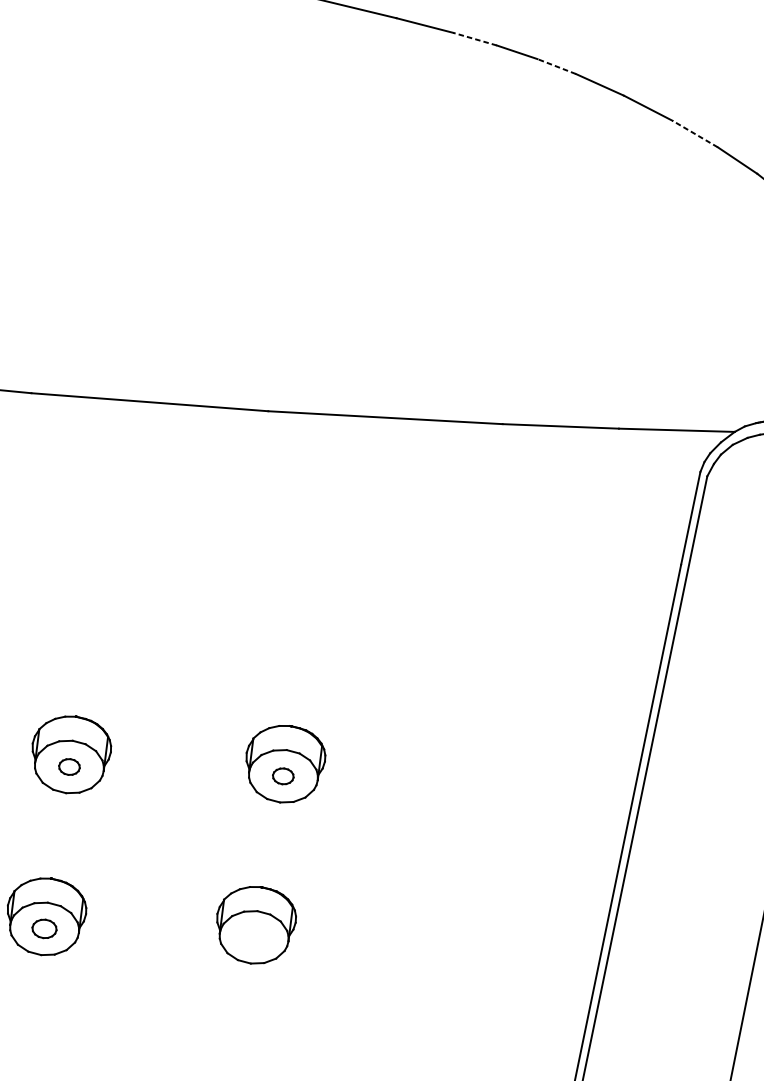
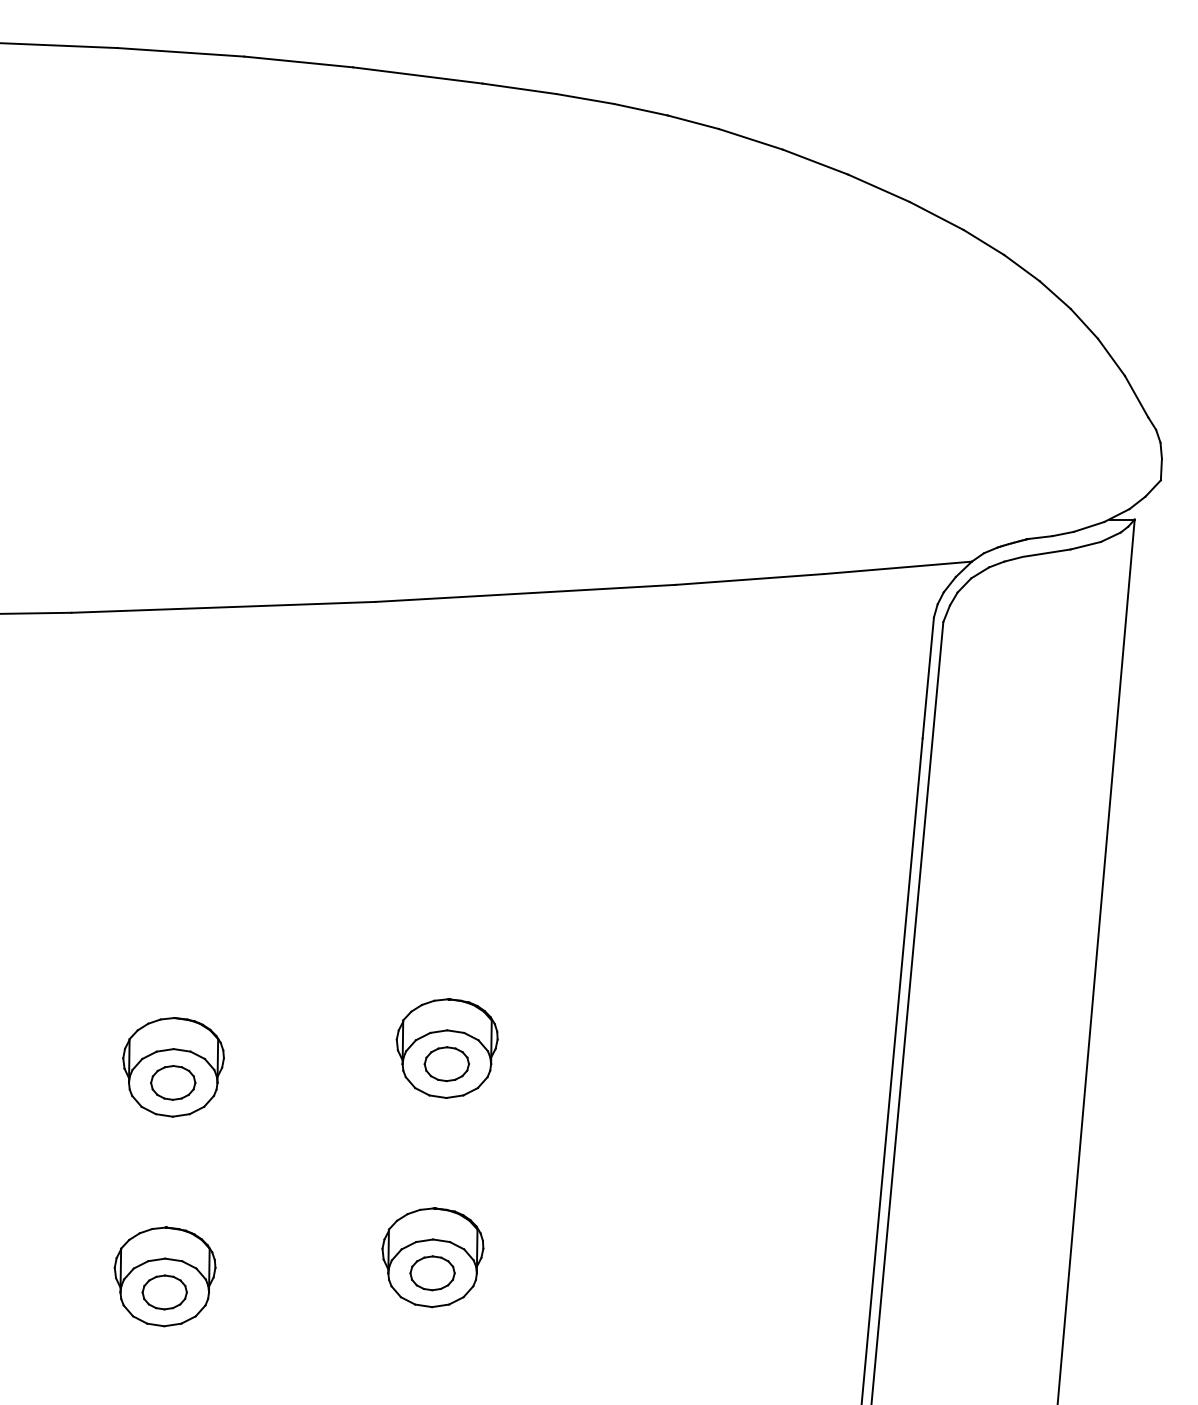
line: (475, 38) -> (585, 98), dashed -> solid
line: (556, 66) -> (692, 122), dashed -> solid
line: (694, 134) -> (878, 188), dashed -> solid
part: (69, 766) -> (173, 1082), size x1.67
part: (283, 776) -> (446, 1064), size x1.67
part: (44, 928) -> (164, 1292), size x1.43
part: (254, 937) -> (432, 1273), added

